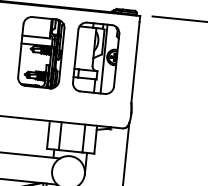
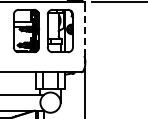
line: (135, 62) -> (84, 31), solid -> dashed

